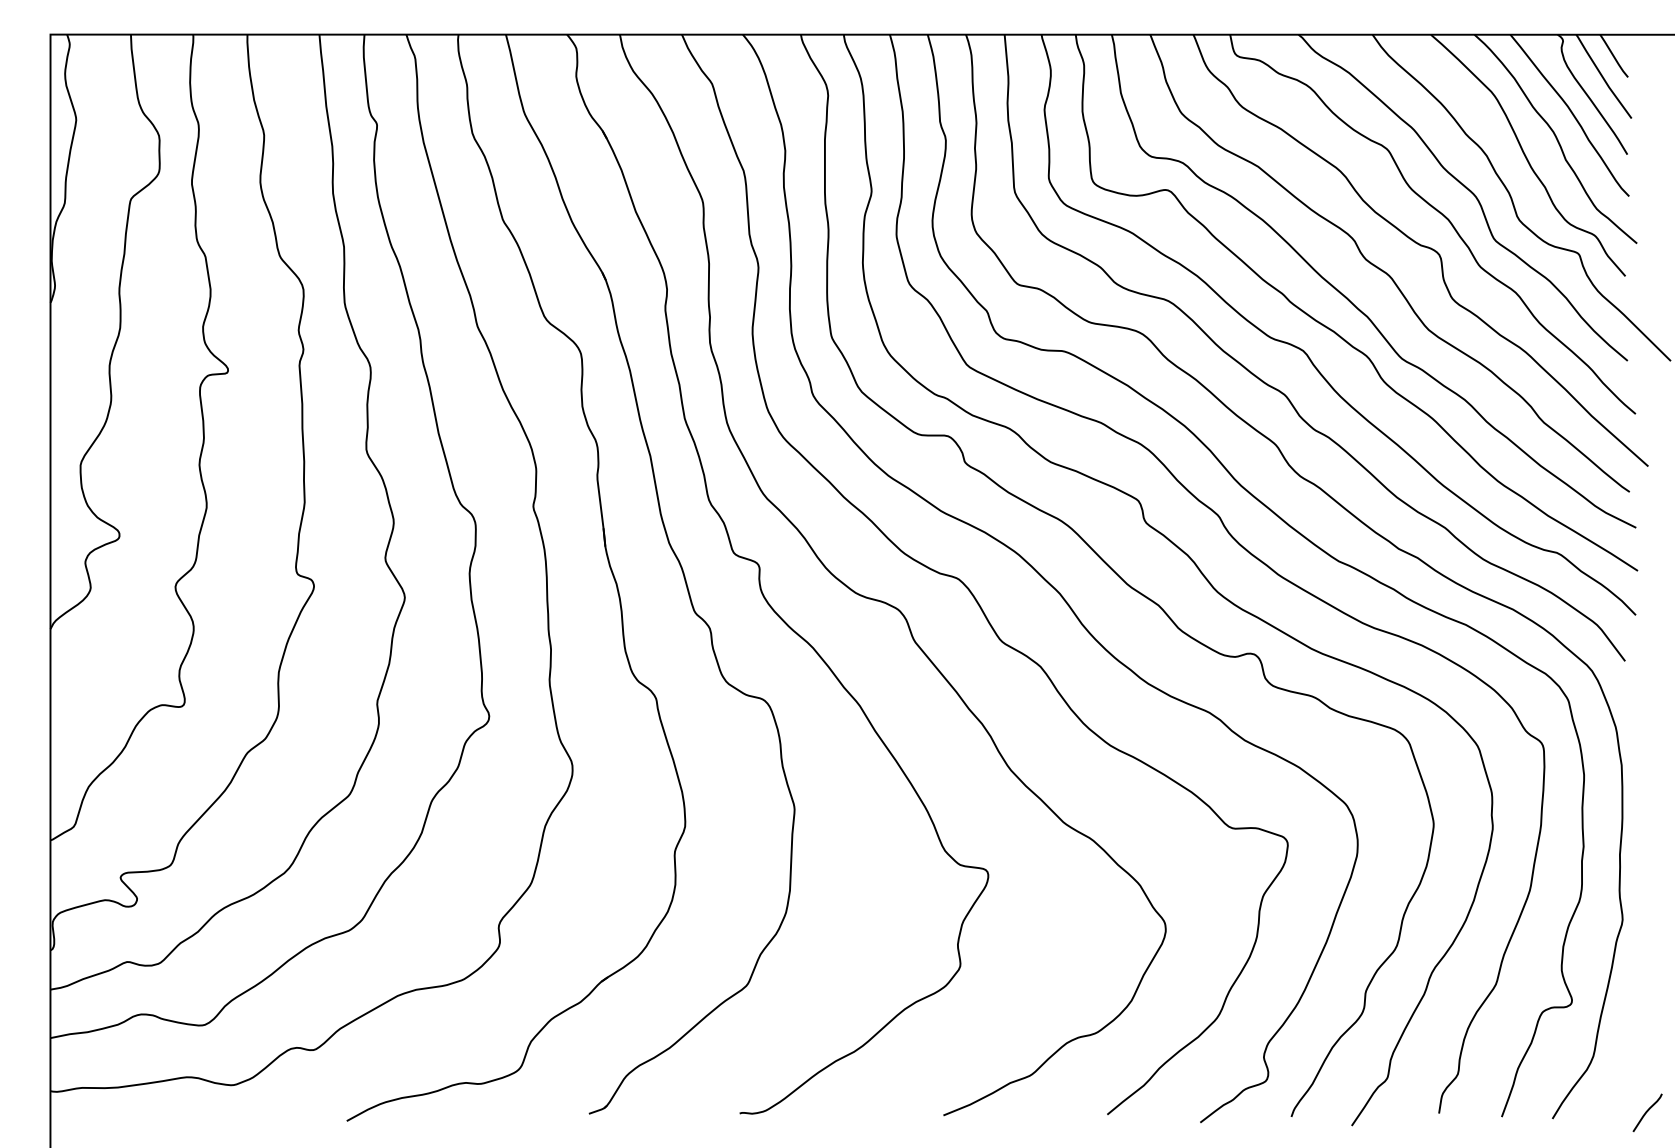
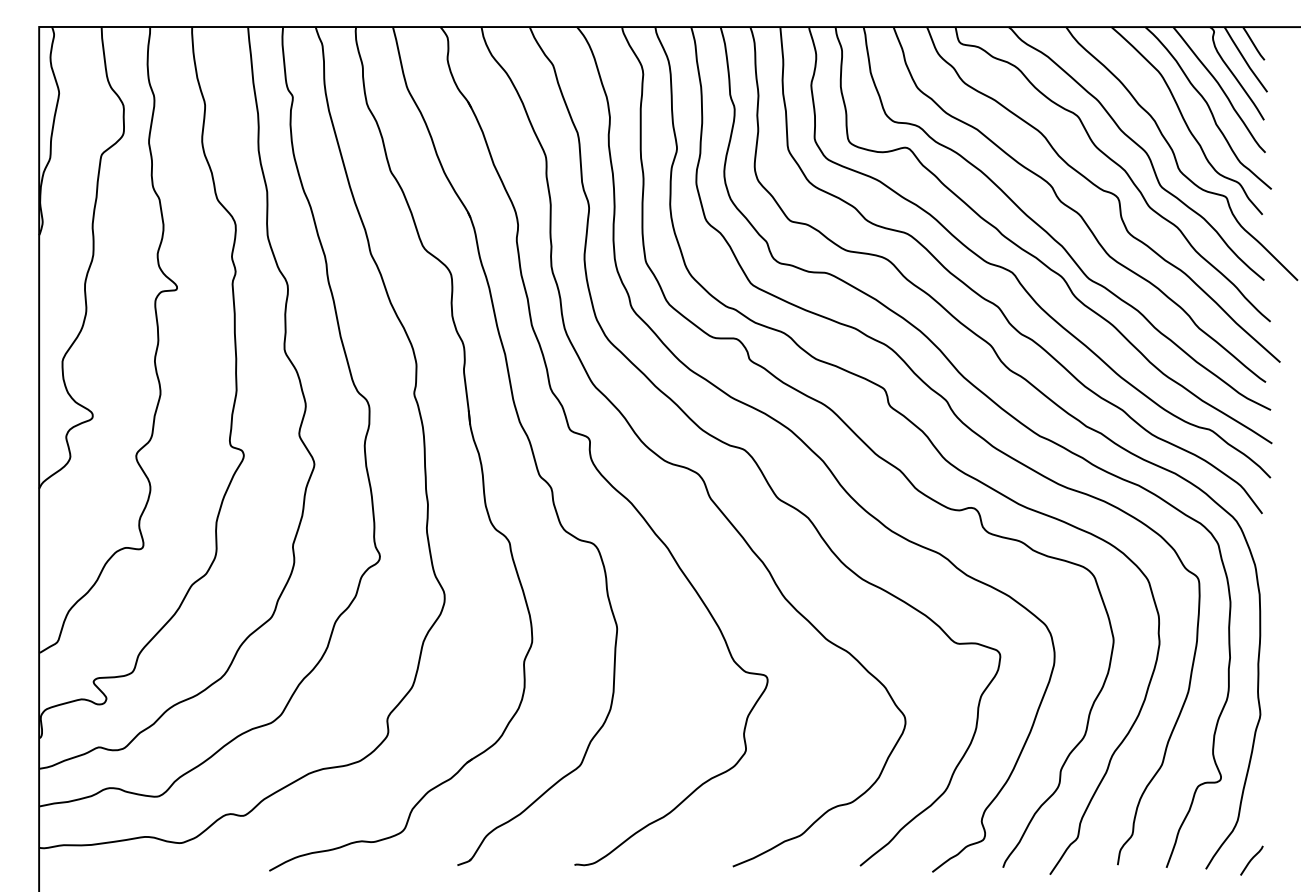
curve: (1647, 1112) -> (1251, 860), moved

